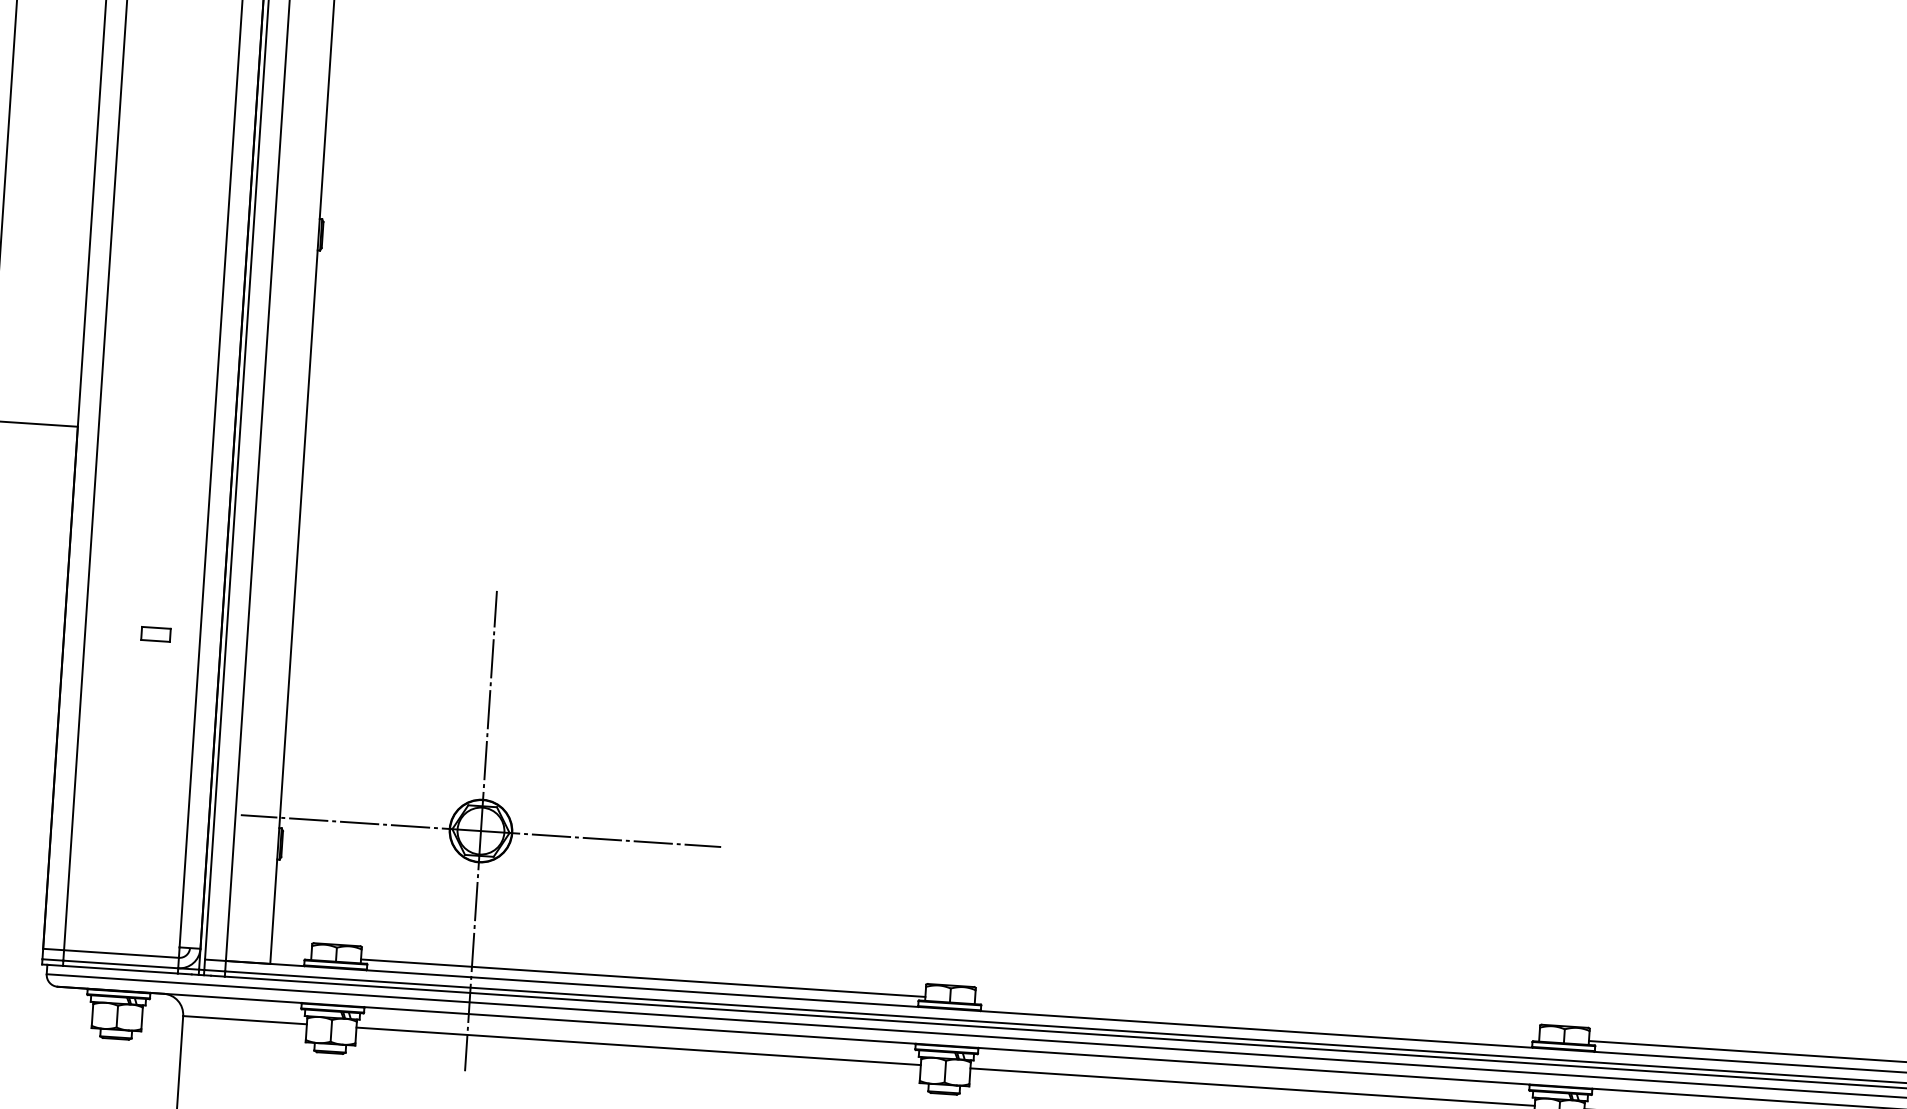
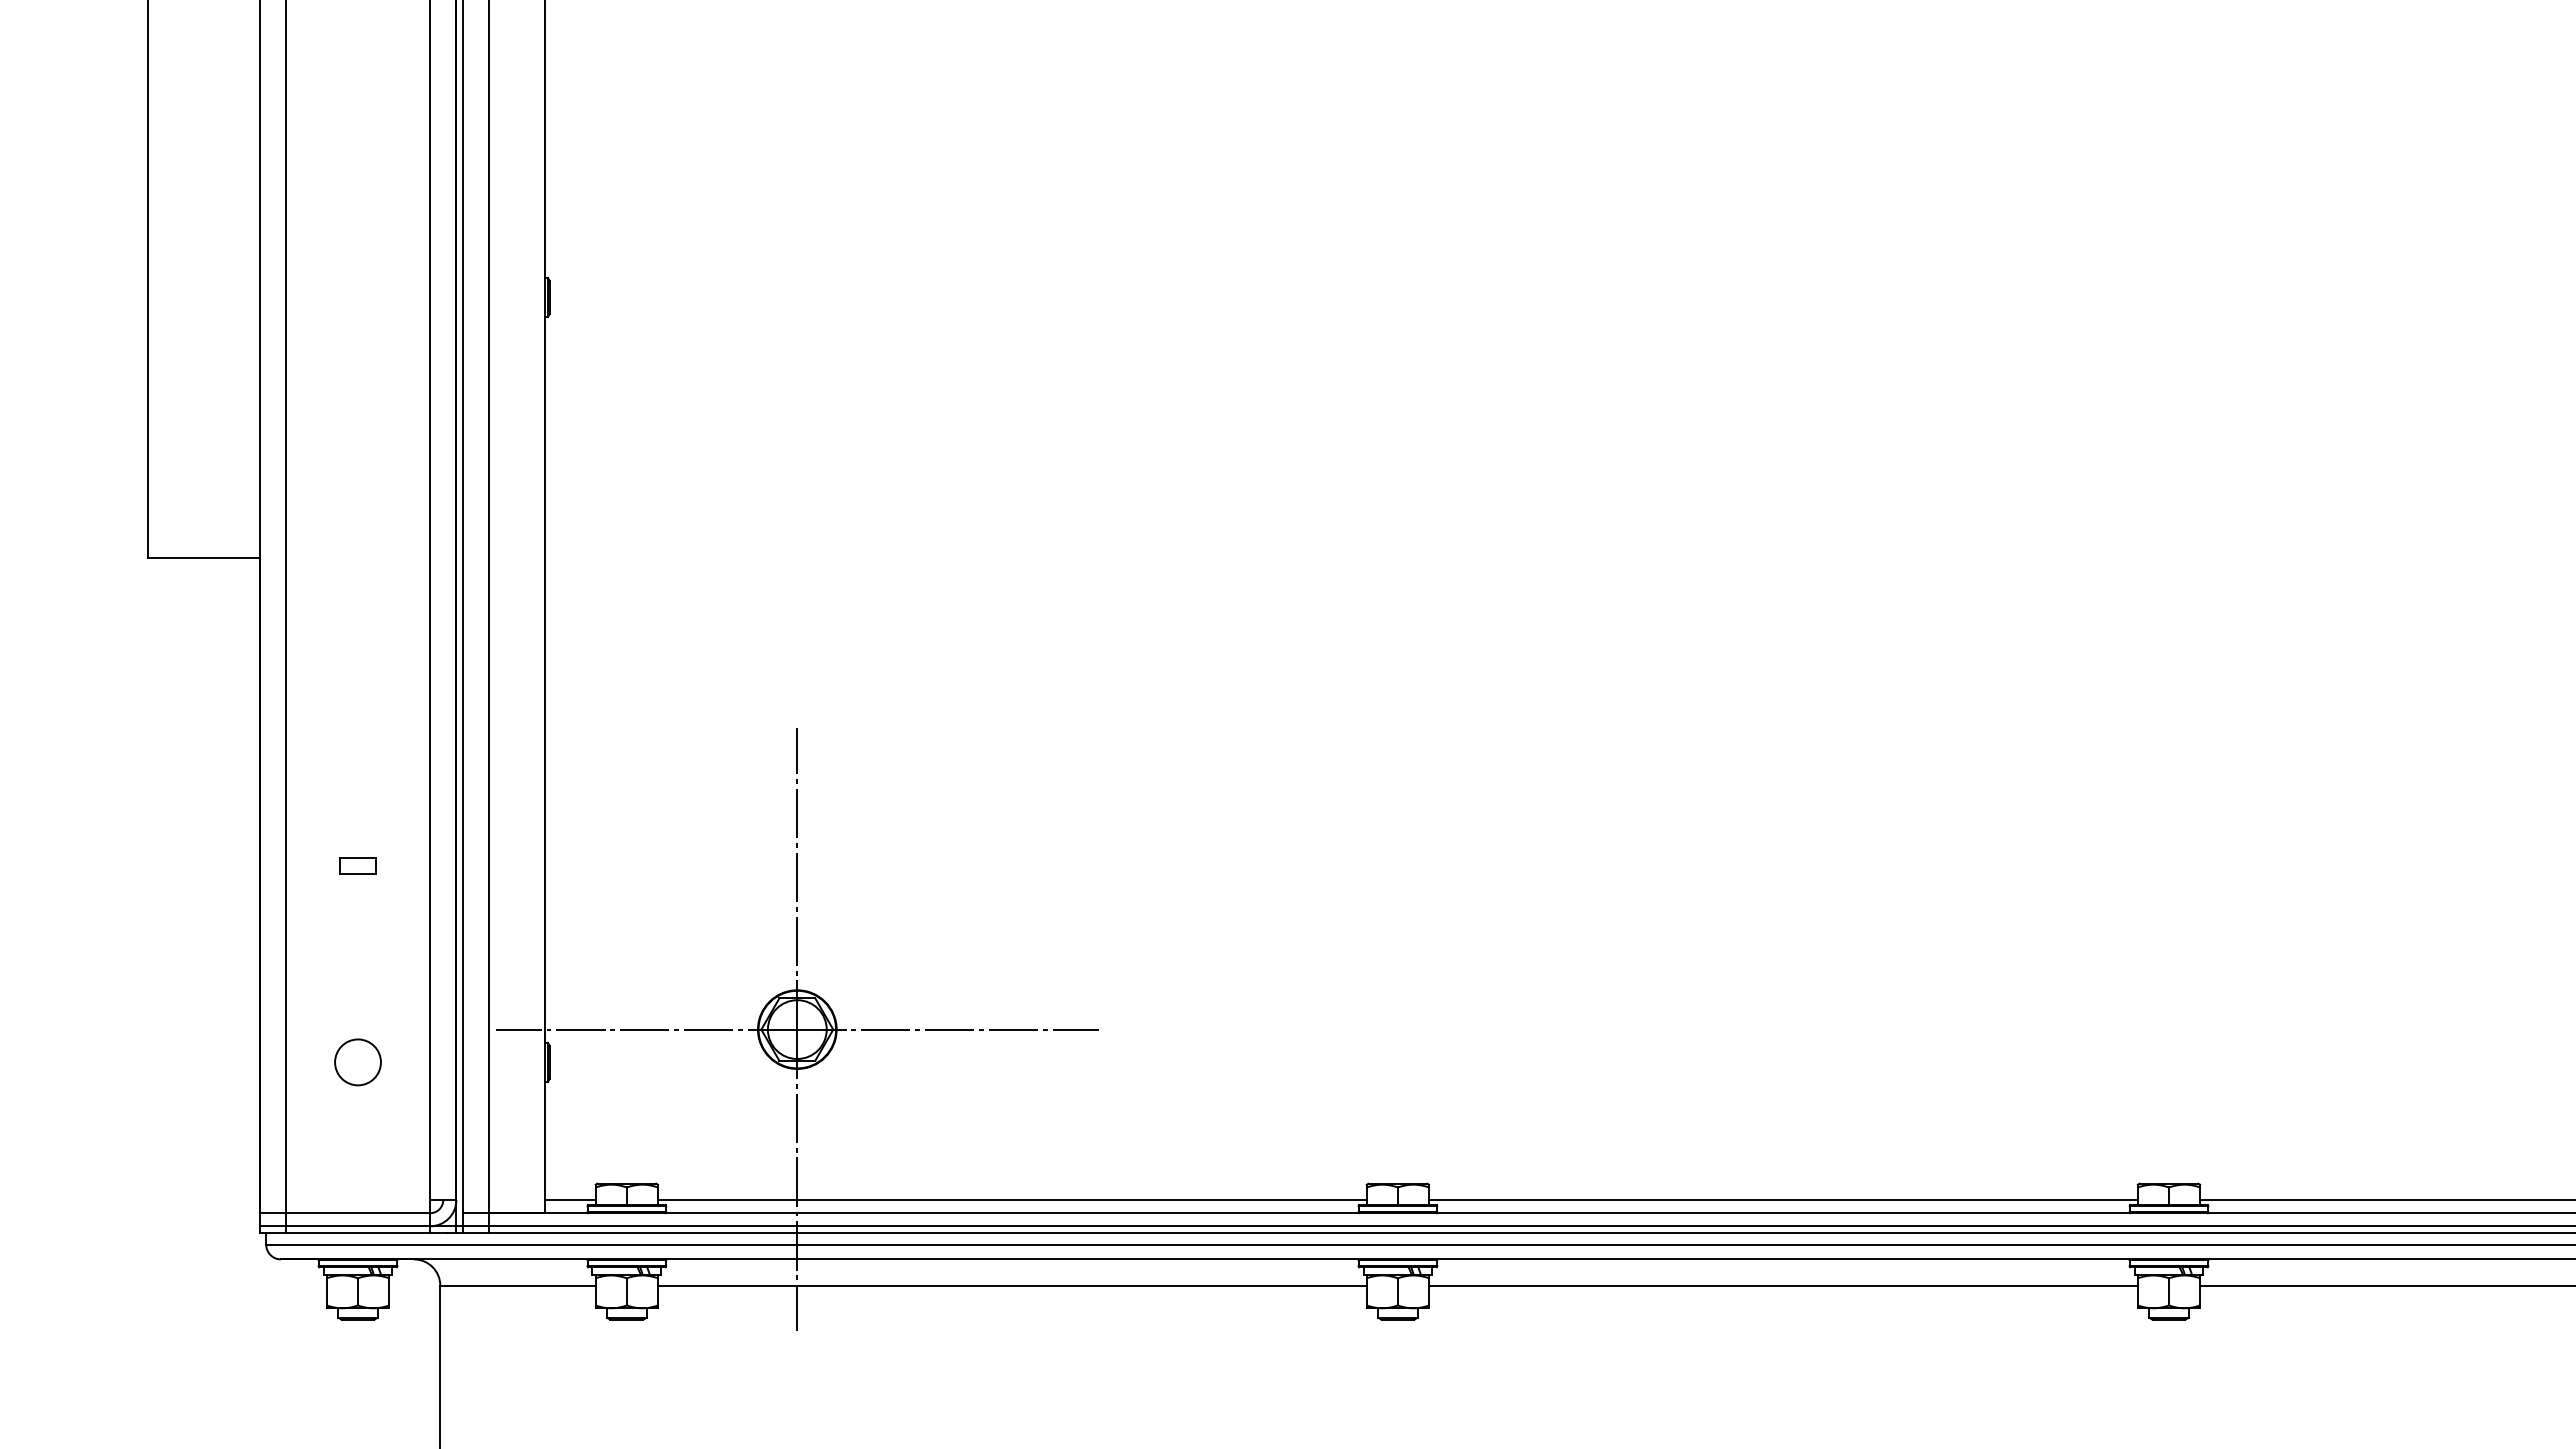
part: (155, 634) -> (357, 865), moved
circle: (129, 834) -> (357, 1062), added
line: (290, 955) -> (569, 1200), added
line: (1257, 1019) -> (1783, 1200), added

